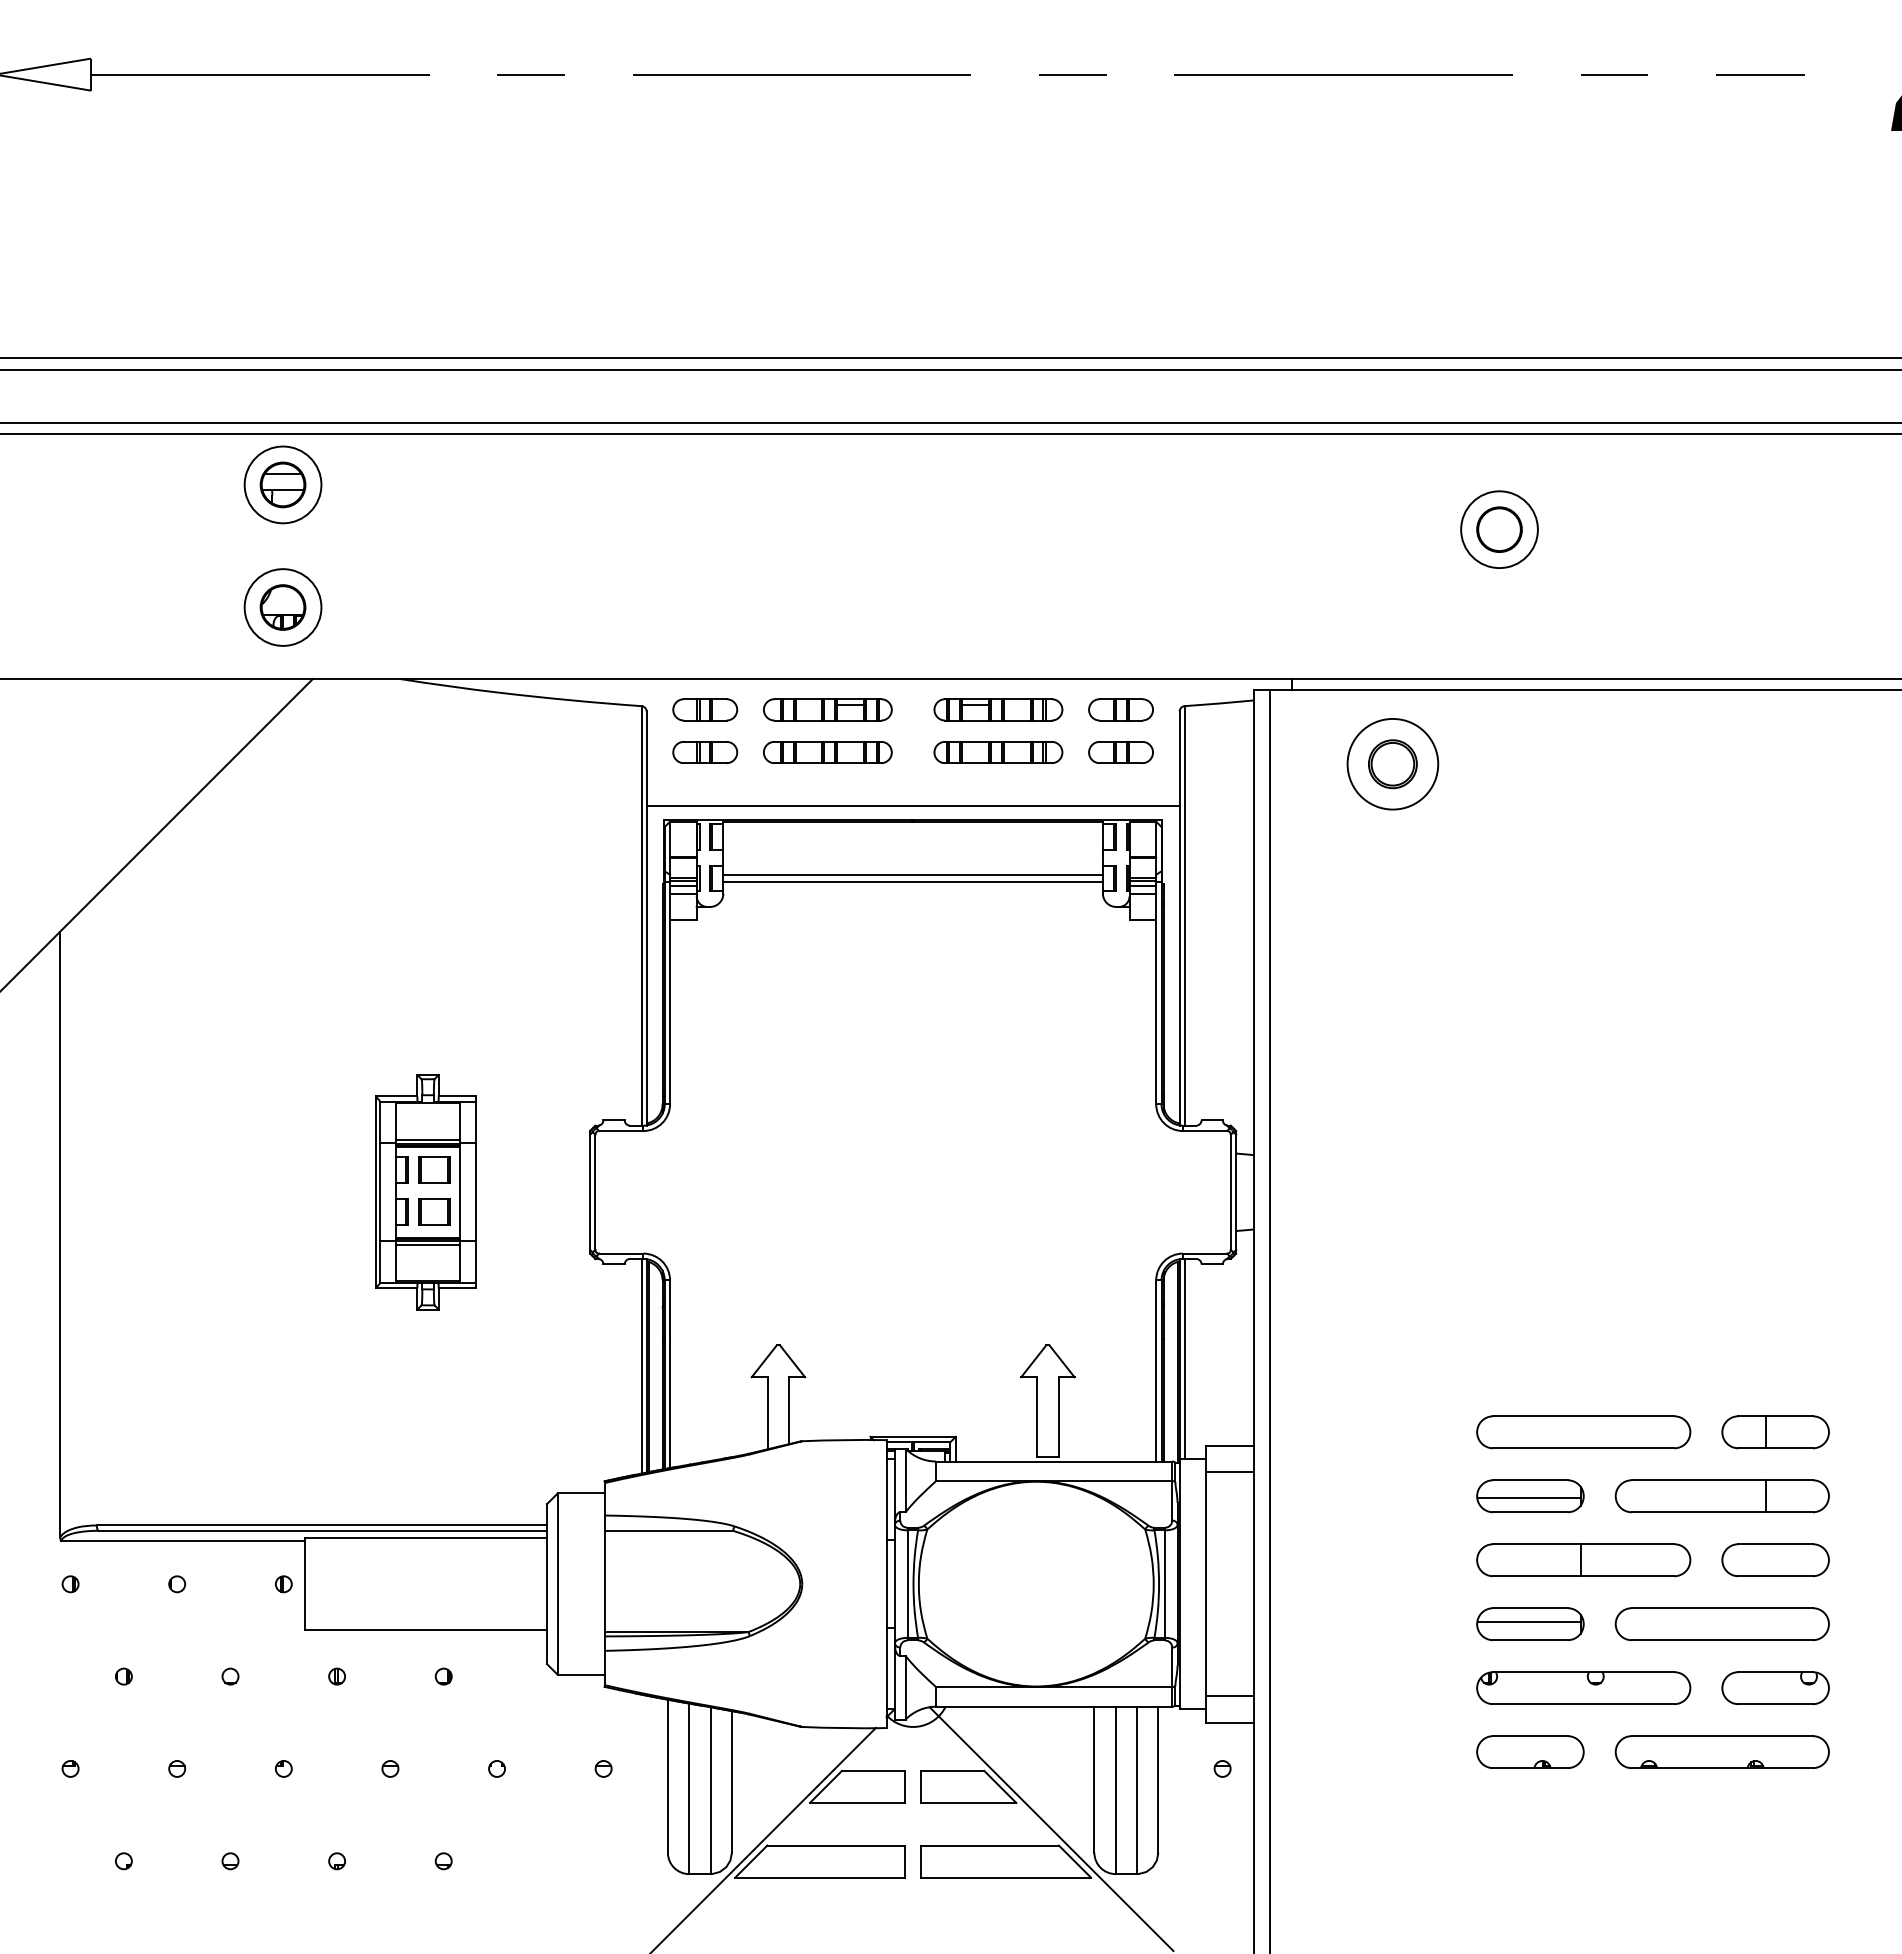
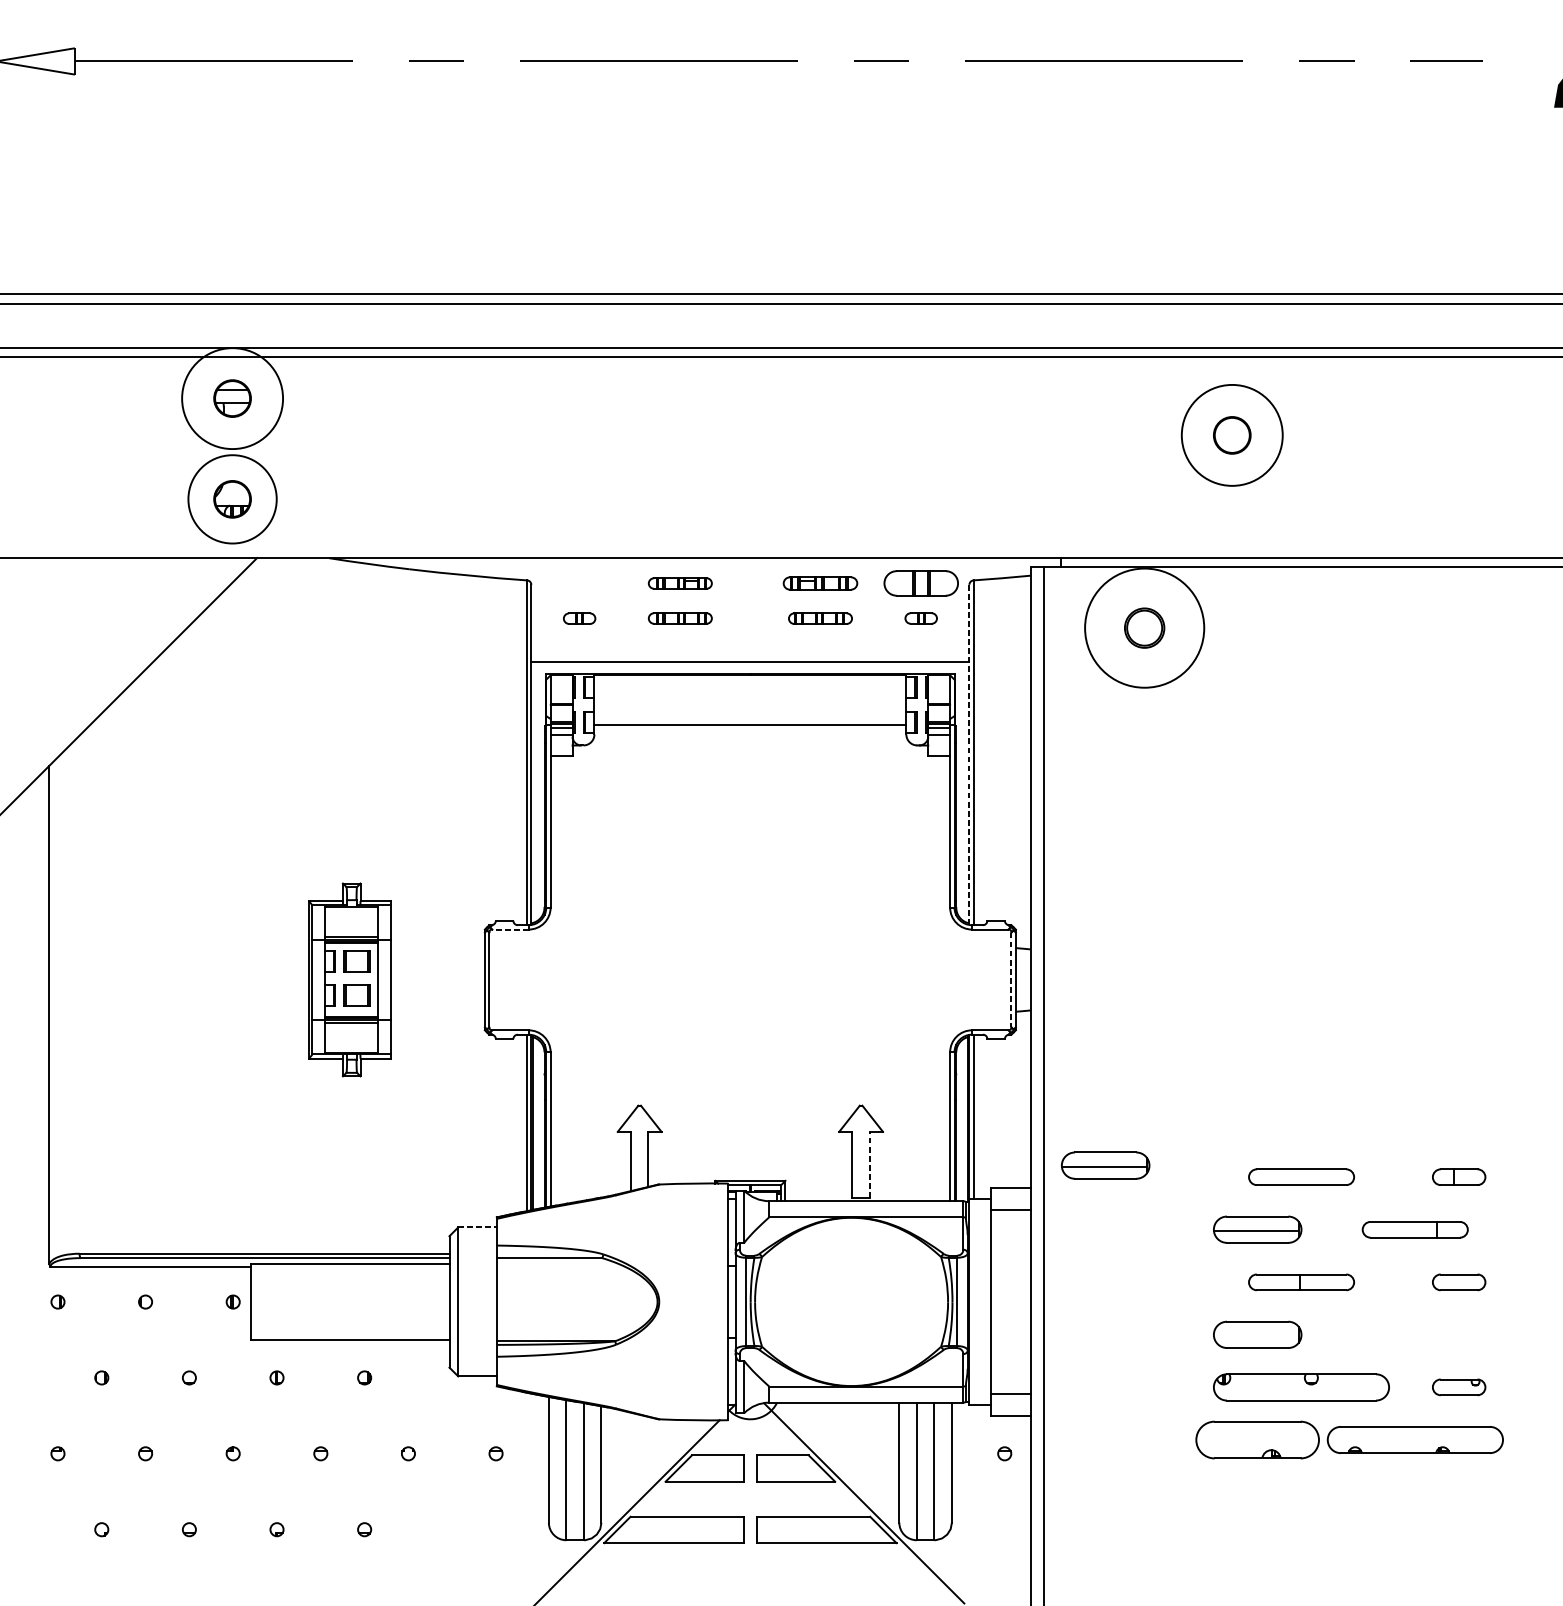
circle: (282, 484) -> (232, 398), size x1.6
circle: (1499, 529) -> (1232, 435), size x1.6
circle: (282, 607) -> (232, 499), size x1.4
part: (705, 709) -> (579, 583), removed
part: (827, 709) -> (680, 583), size x0.6
part: (998, 709) -> (820, 583), size x0.7
part: (1120, 709) -> (920, 583), size x1.4
part: (705, 752) -> (579, 618), size x0.6
part: (827, 752) -> (680, 618), size x0.6
part: (998, 752) -> (820, 618), size x0.6
part: (1120, 752) -> (920, 618), size x0.6
circle: (1392, 763) -> (1144, 627), size x1.6
line: (912, 874) -> (749, 718), removed
line: (1179, 919) -> (969, 755), solid -> dashed
line: (620, 1131) -> (509, 929), solid -> dashed
line: (1230, 1192) -> (1011, 980), solid -> dashed
line: (1058, 1416) -> (869, 1164), solid -> dashed
part: (1345, 1418) -> (1105, 1165), added
part: (1583, 1432) -> (1301, 1177), size x0.6
part: (1775, 1432) -> (1459, 1177), size x0.6
line: (581, 1493) -> (477, 1227), solid -> dashed
part: (1721, 1496) -> (1414, 1229), size x0.6
part: (1583, 1560) -> (1301, 1282), size x0.6
part: (1775, 1560) -> (1459, 1282), size x0.6
line: (1528, 1621) -> (1256, 1332), removed
part: (1721, 1624) -> (1414, 1335), removed
part: (1775, 1687) -> (1459, 1386), size x0.6
part: (1530, 1751) -> (1257, 1439), size x1.4

